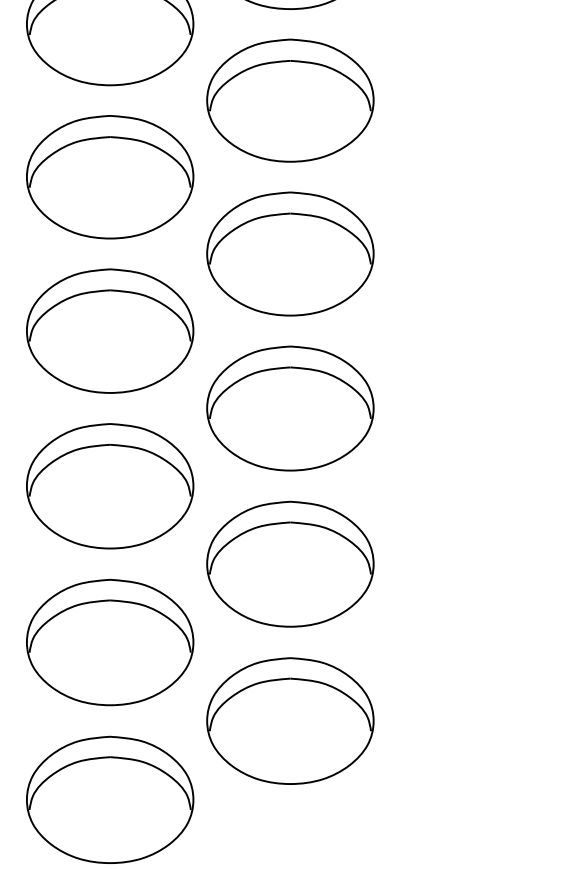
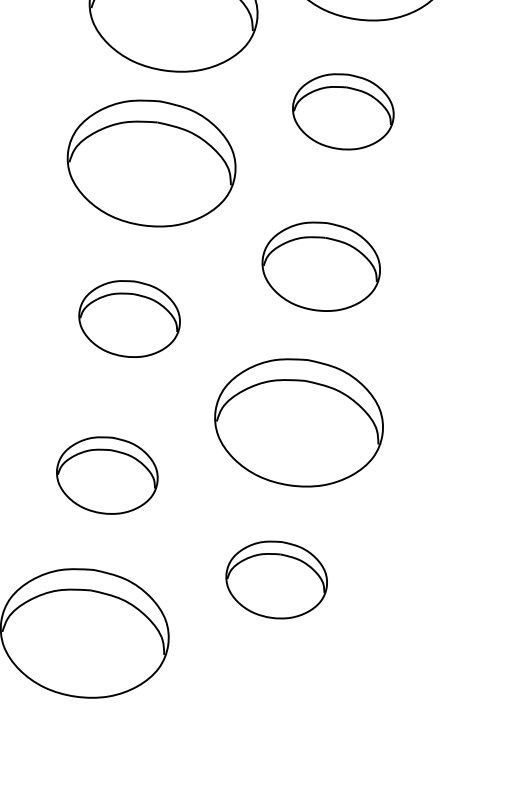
part: (290, 253) -> (343, 111), size x0.6
part: (290, 408) -> (321, 266), size x0.7
part: (110, 486) -> (129, 319), size x0.6
part: (110, 642) -> (107, 475), size x0.6
part: (290, 720) -> (276, 579), size x0.6

